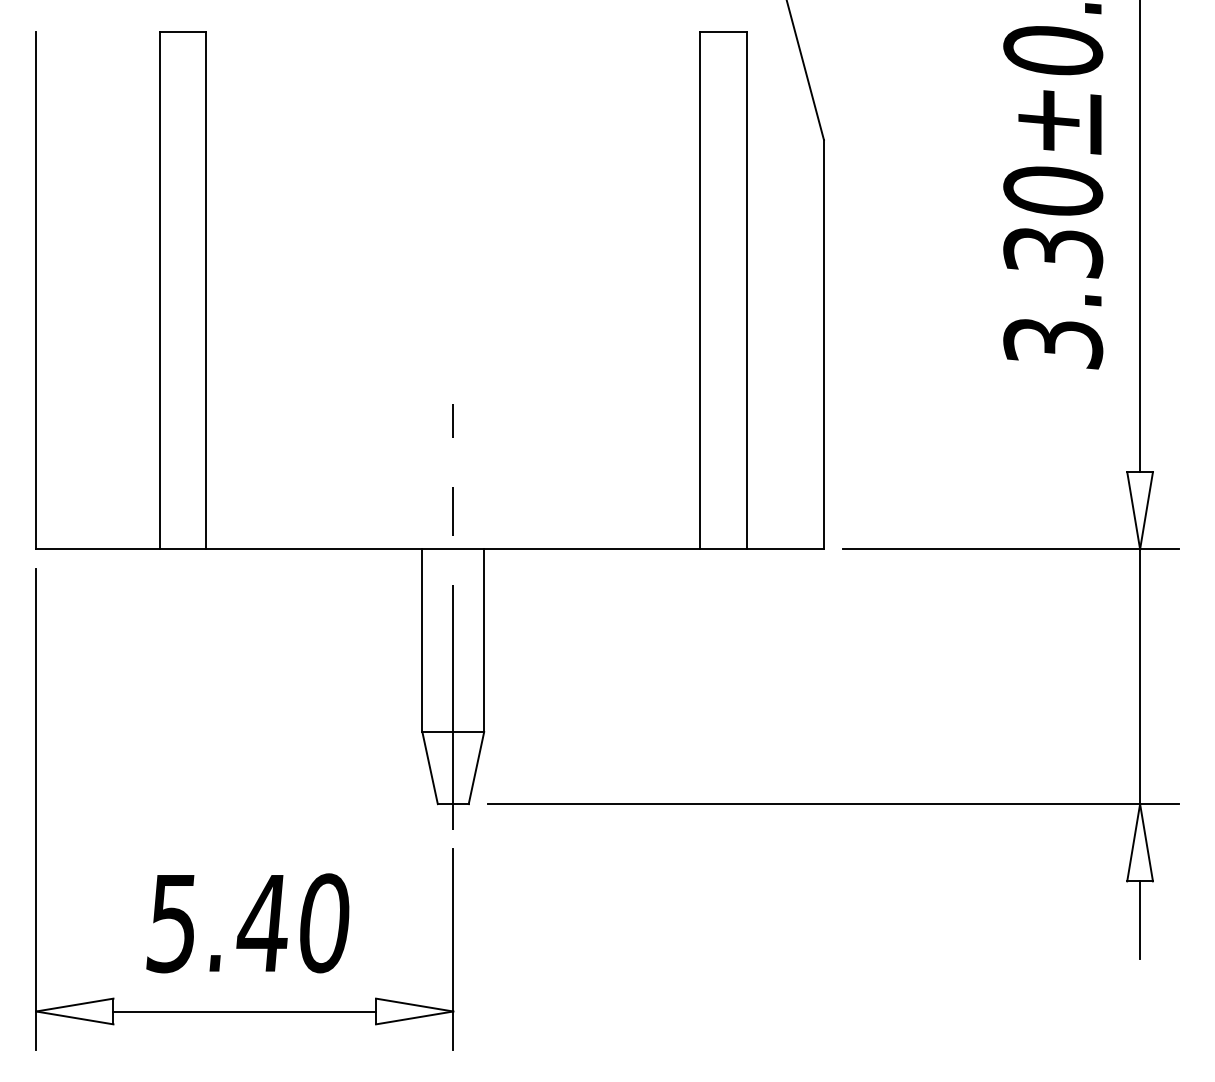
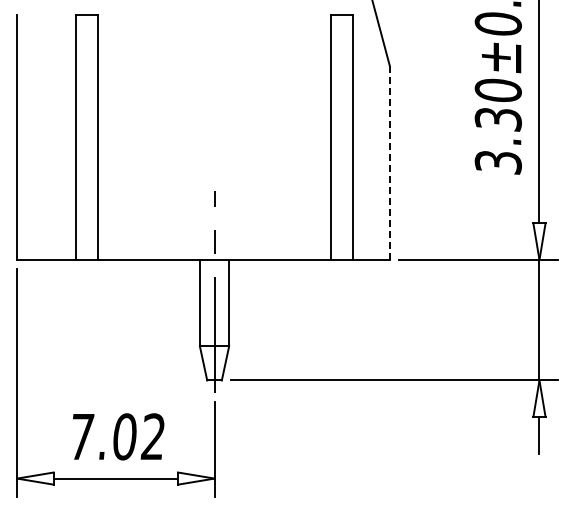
line: (823, 345) -> (389, 163), solid -> dashed
text: (248, 922) -> (117, 436), 5.40 -> 7.02

